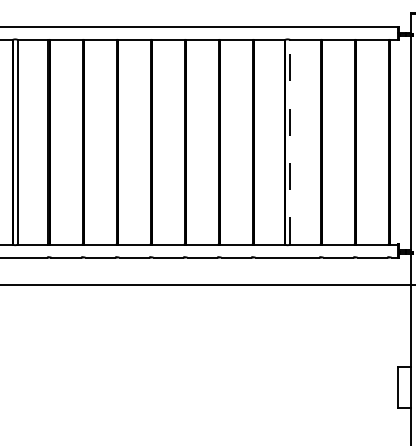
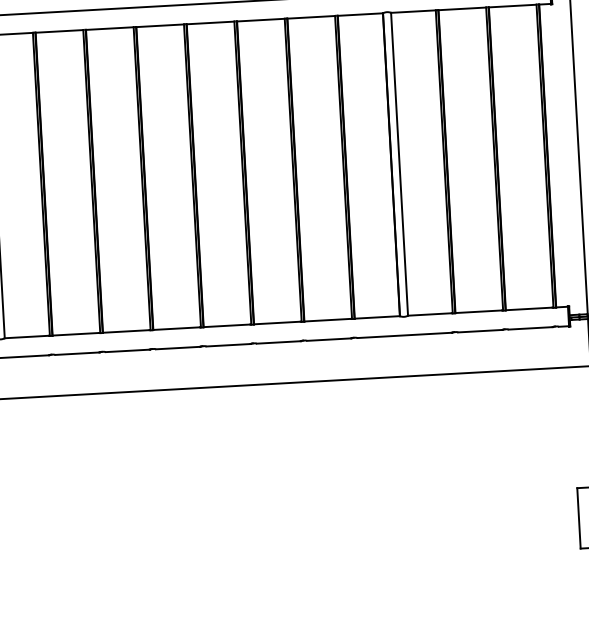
line: (290, 141) -> (399, 163), dashed -> solid

